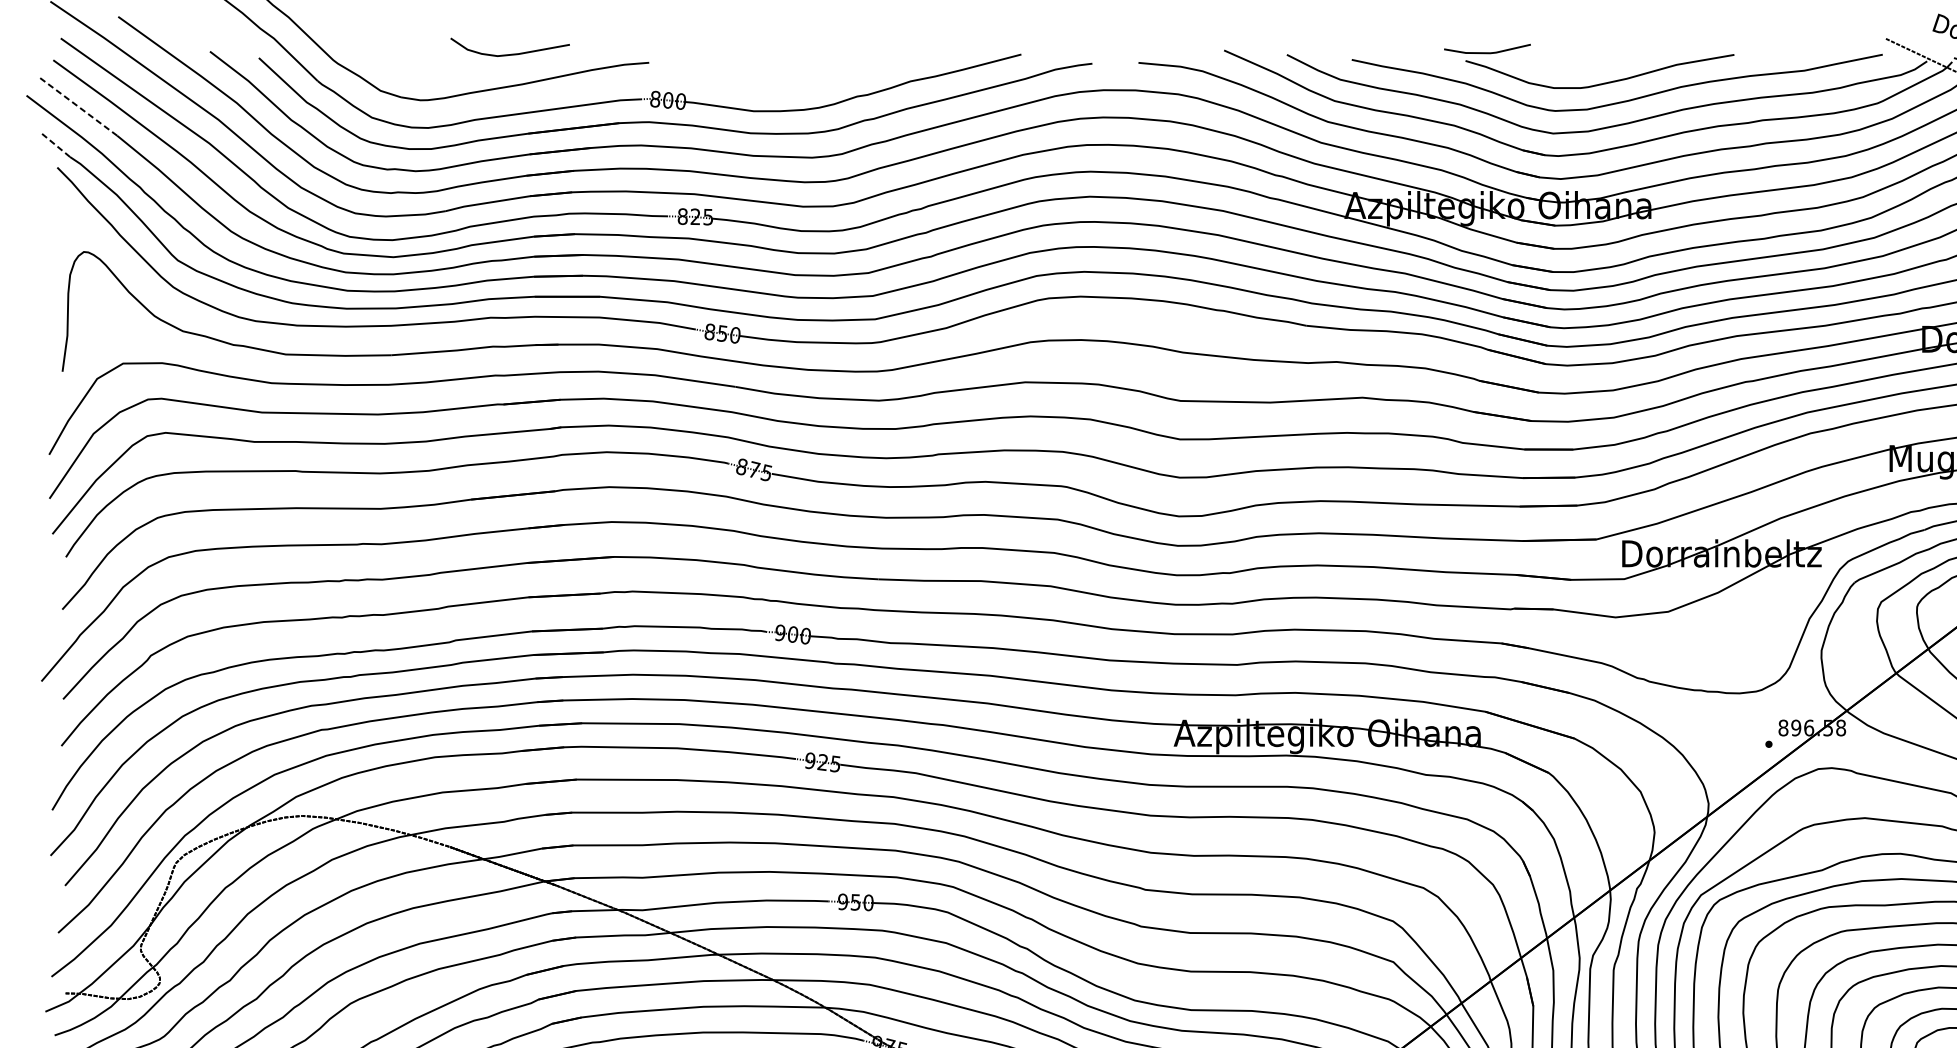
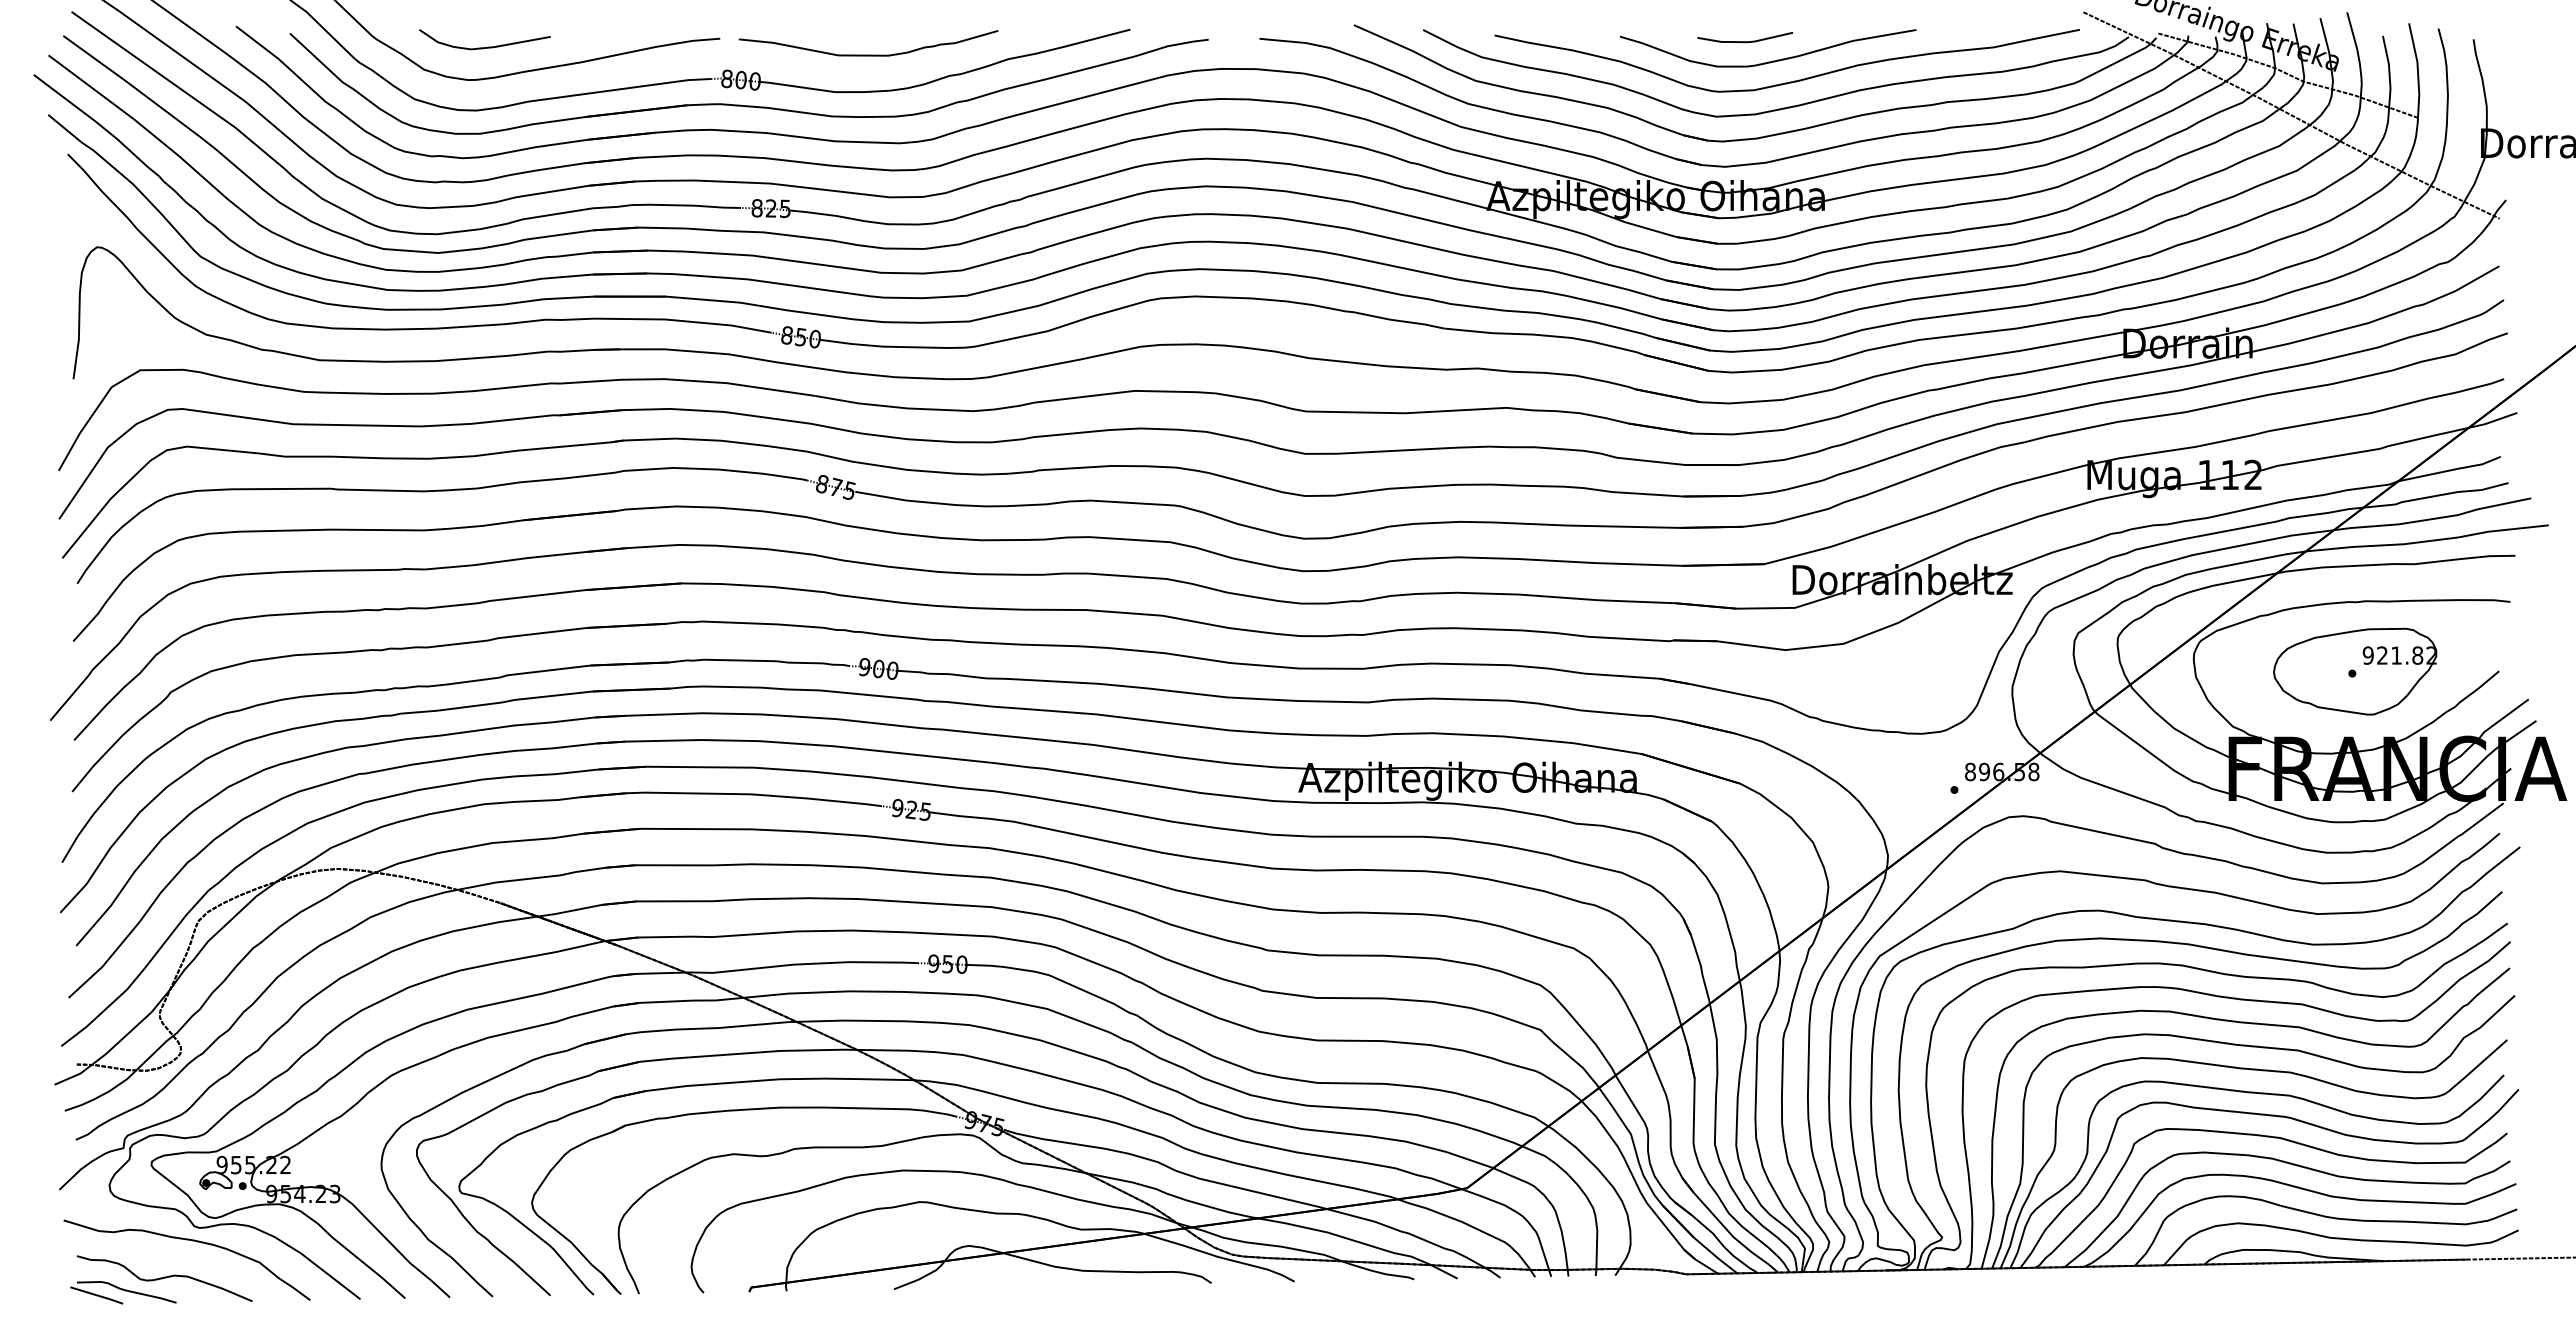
line: (1487, 52) -> (1745, 41), moved
curve: (512, 53) -> (487, 46), moved
curve: (783, 77) -> (868, 54), added
line: (77, 106) -> (90, 86), dashed -> solid
line: (55, 144) -> (65, 128), dashed -> solid

